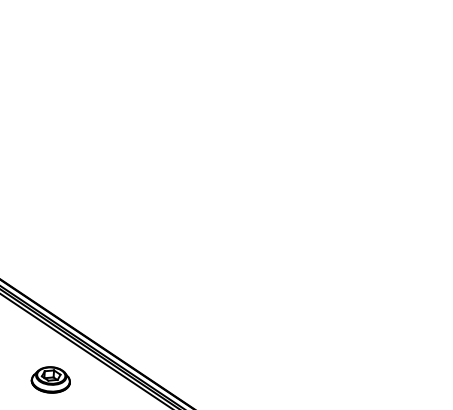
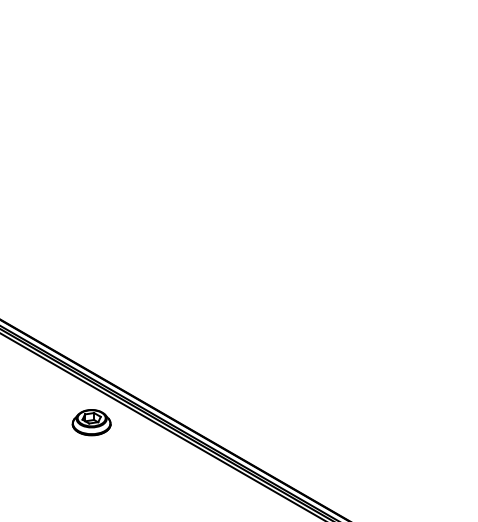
part: (50, 379) -> (91, 422), moved

